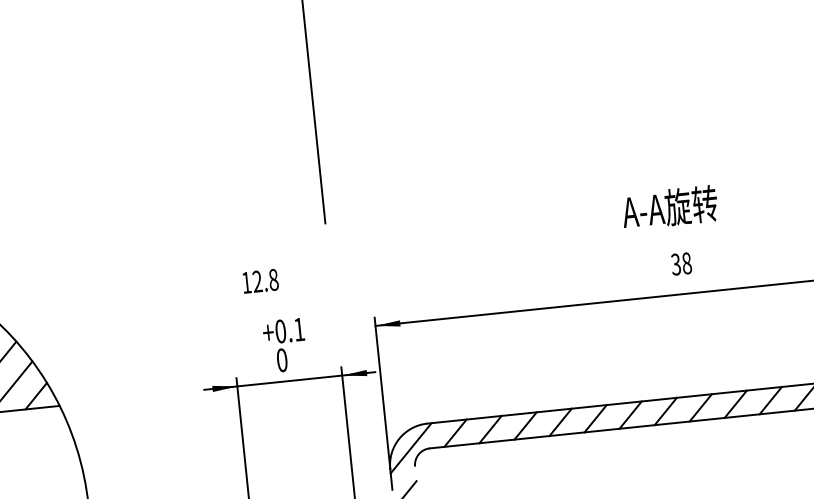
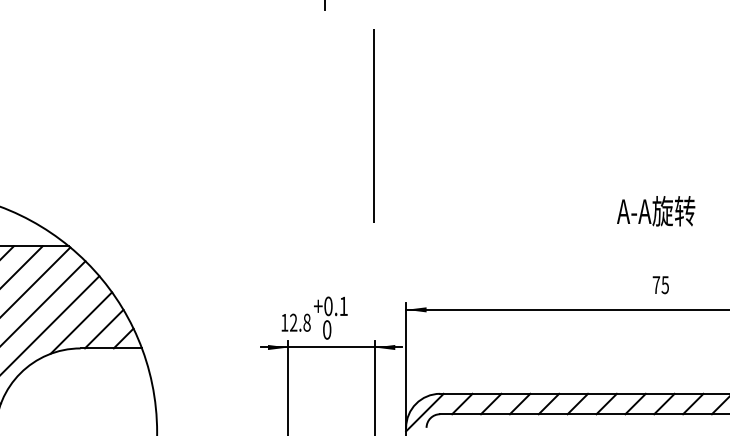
text: (670, 207) -> (656, 211), moved
text: (681, 264) -> (660, 285), 38 -> 75
text: (259, 281) -> (295, 322), moved

